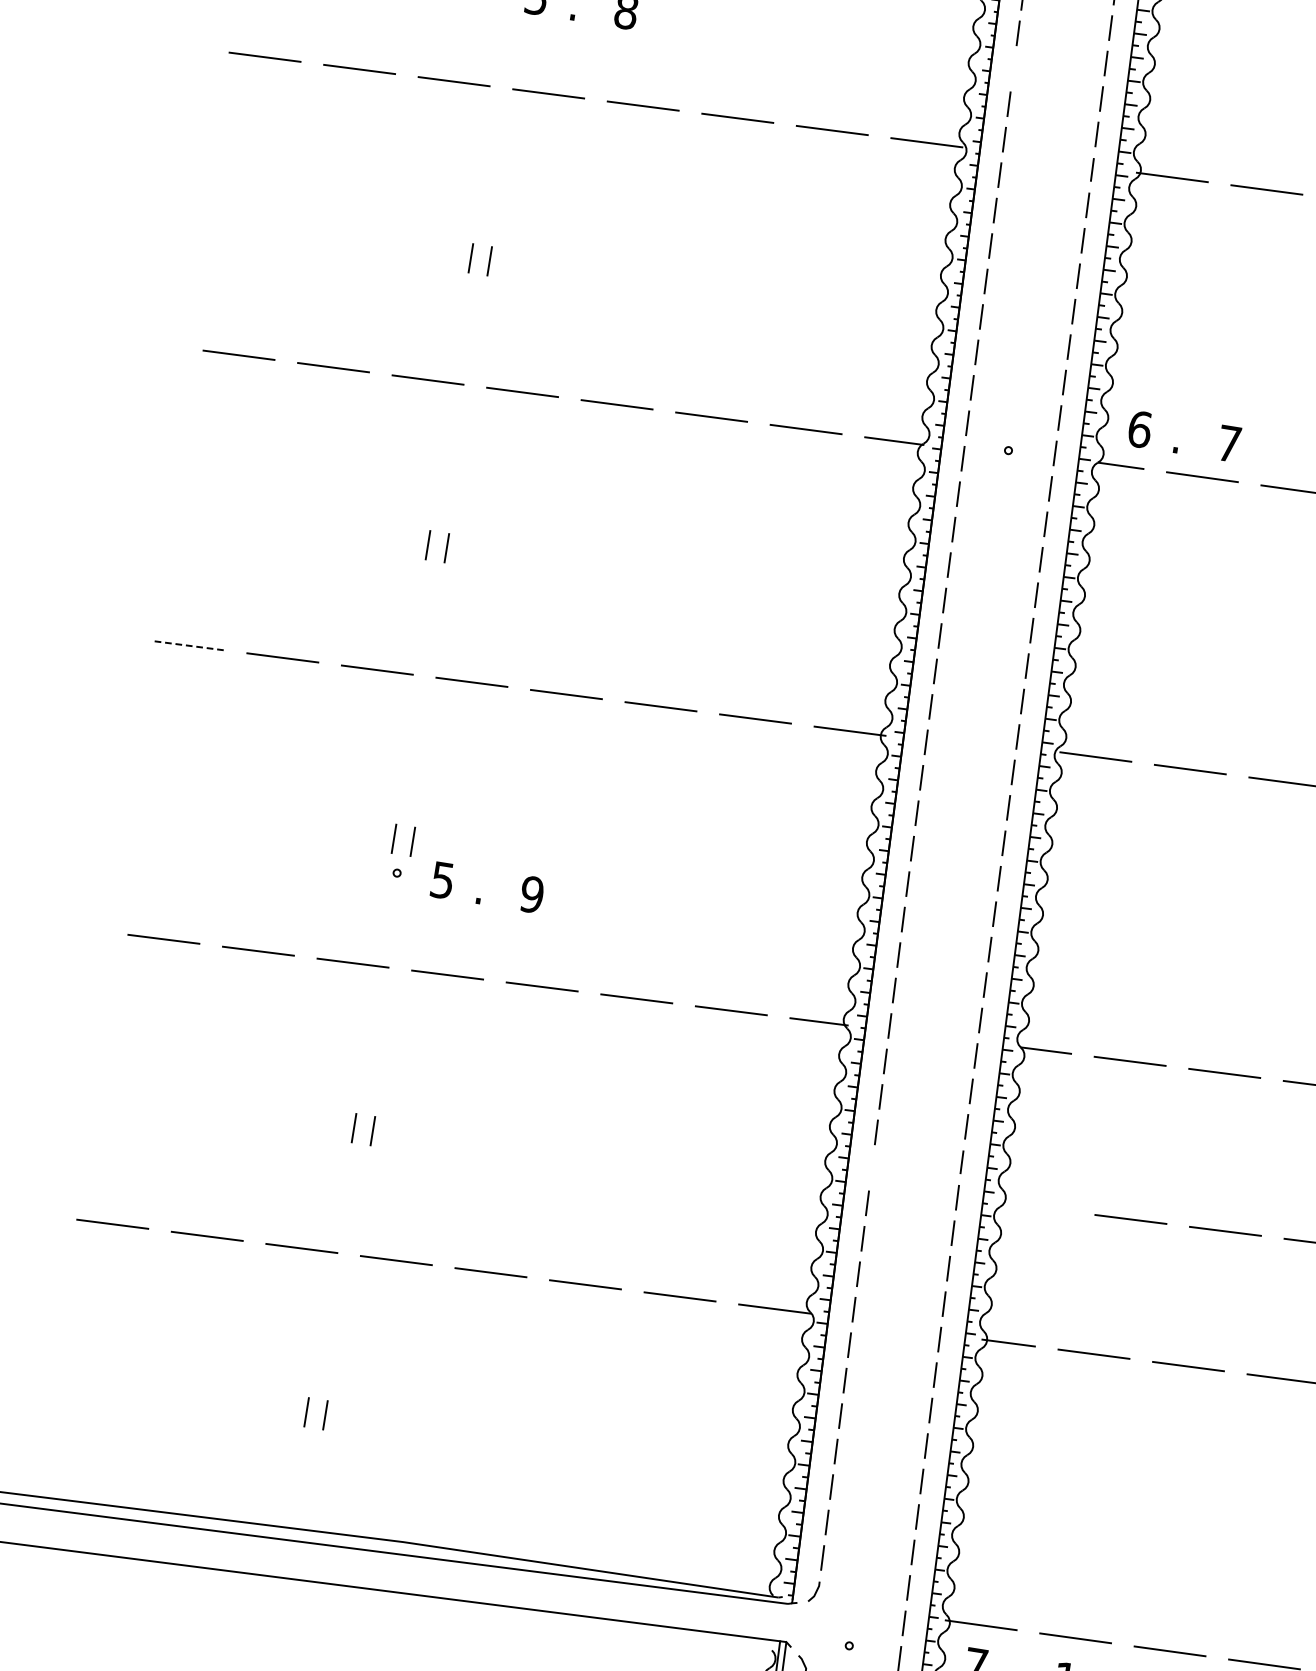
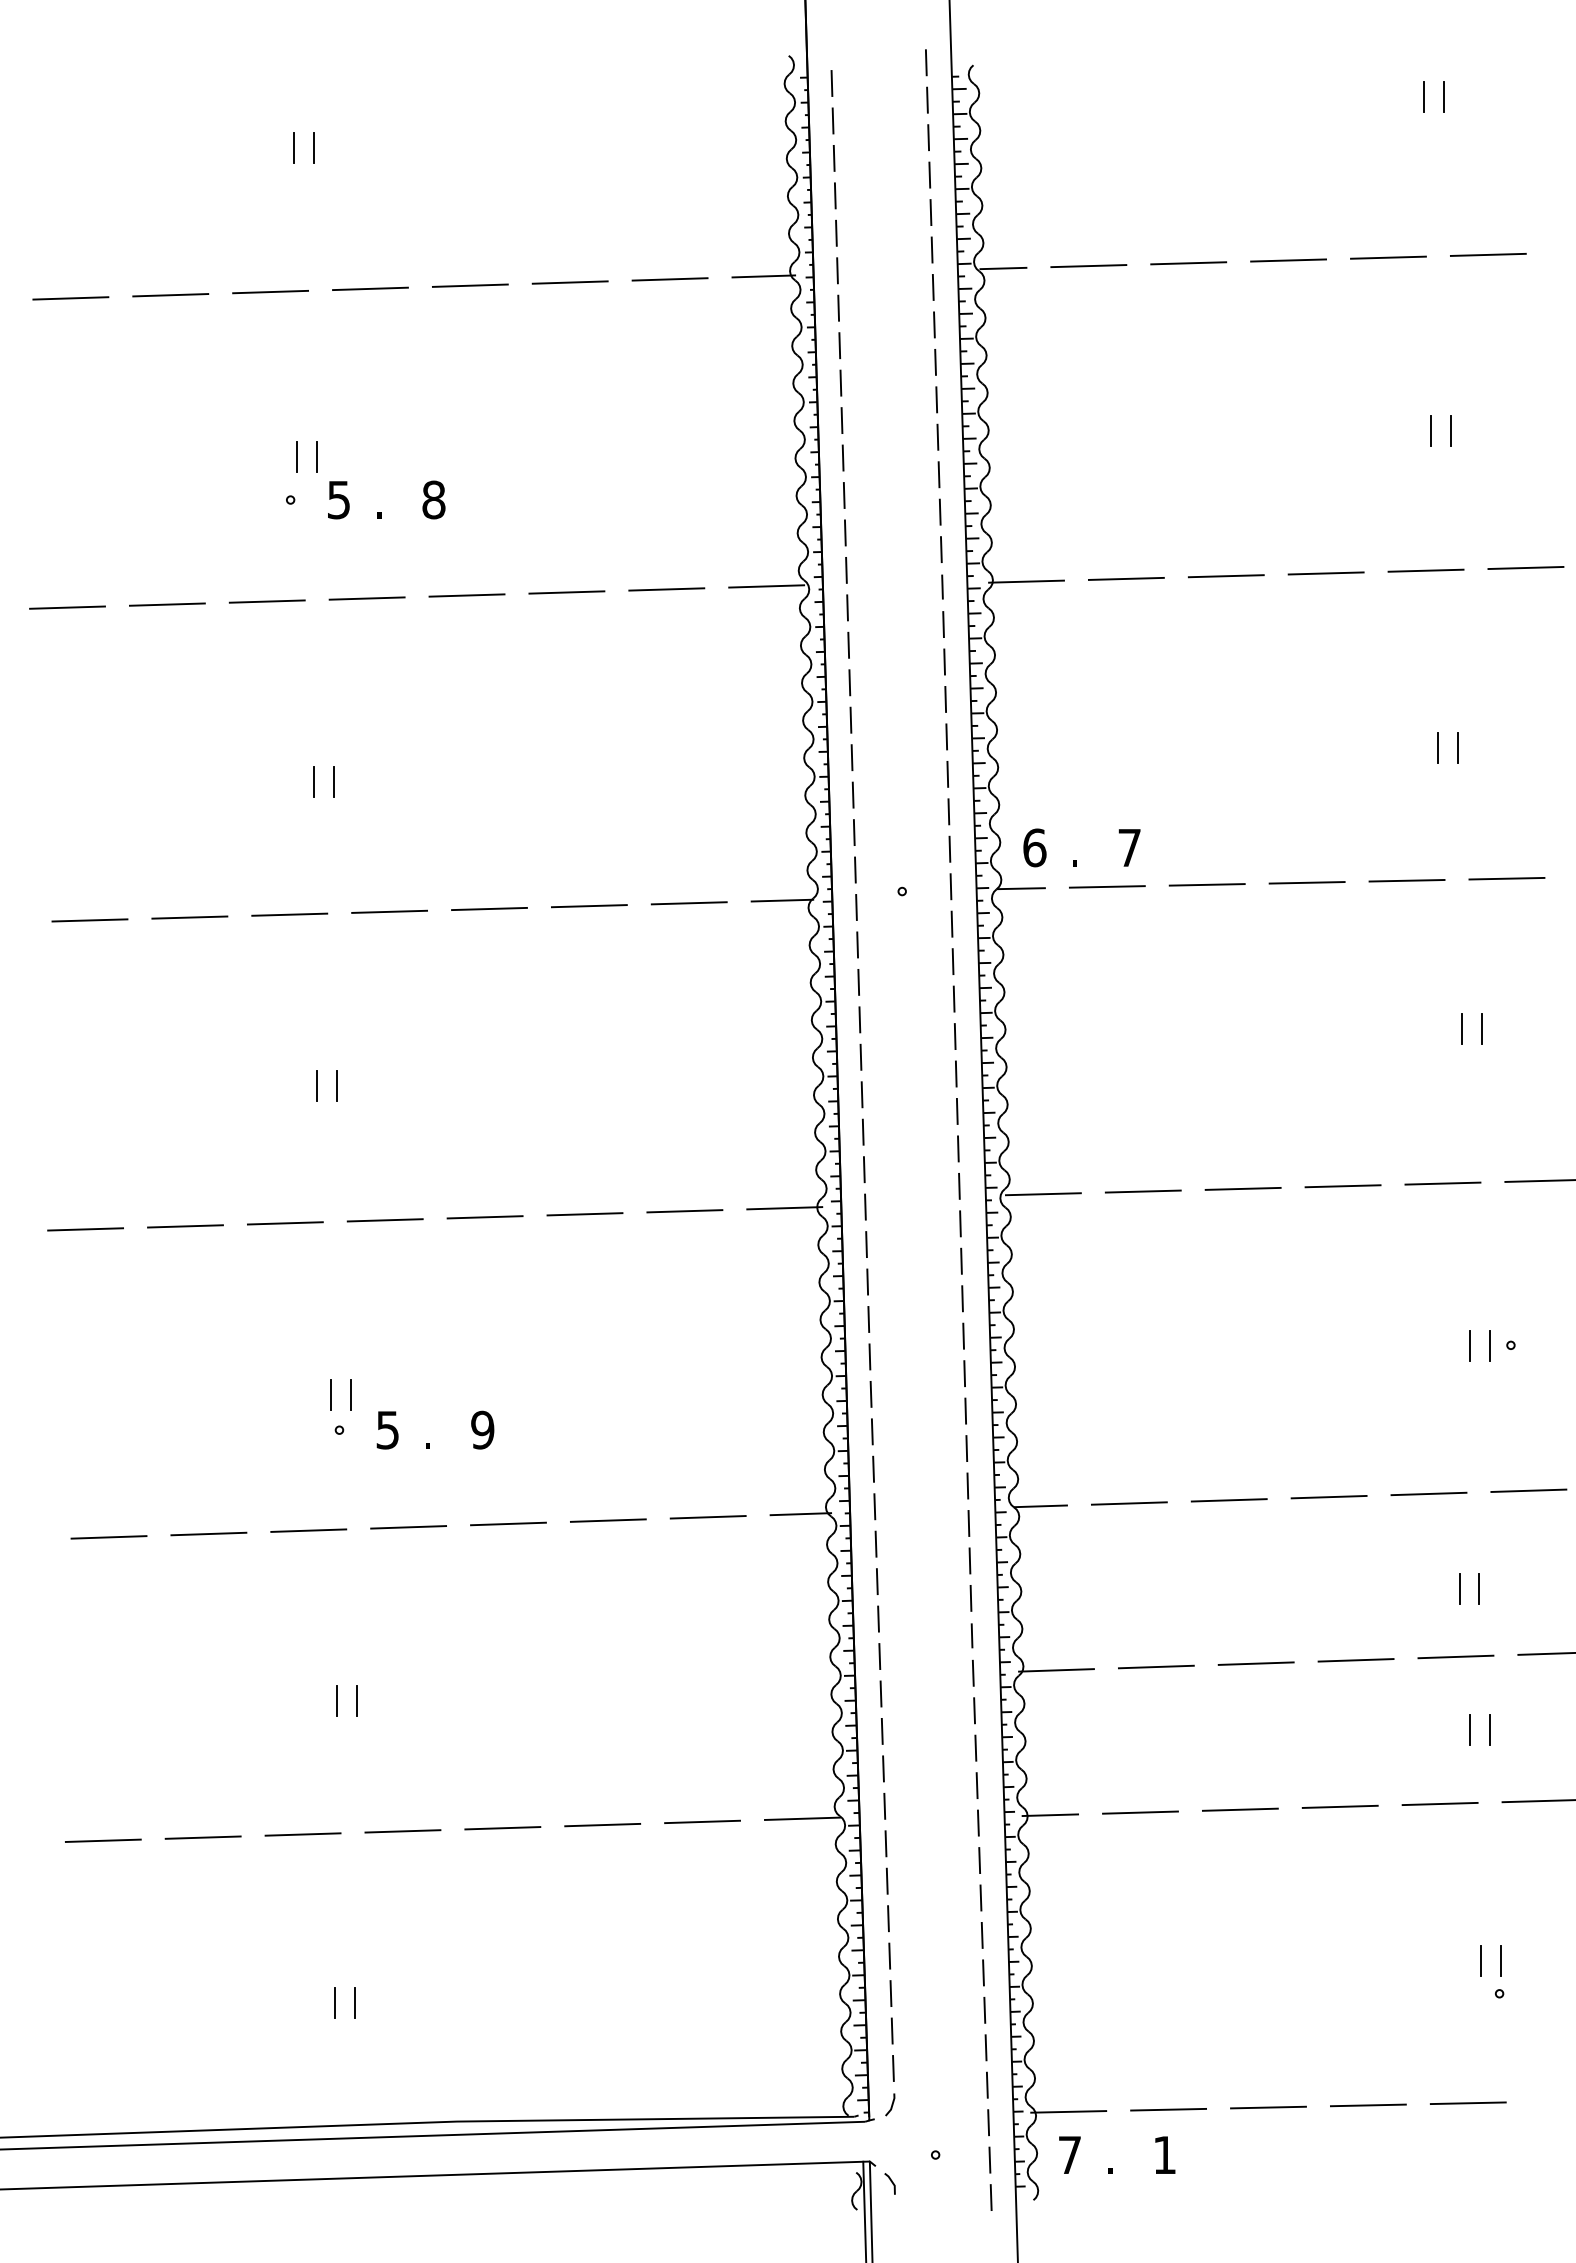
line: (1013, 68) -> (844, 495), added
line: (188, 645) -> (85, 1229), dashed -> solid
line: (871, 1167) -> (879, 1656), added
line: (1036, 1207) -> (1056, 1670), added

